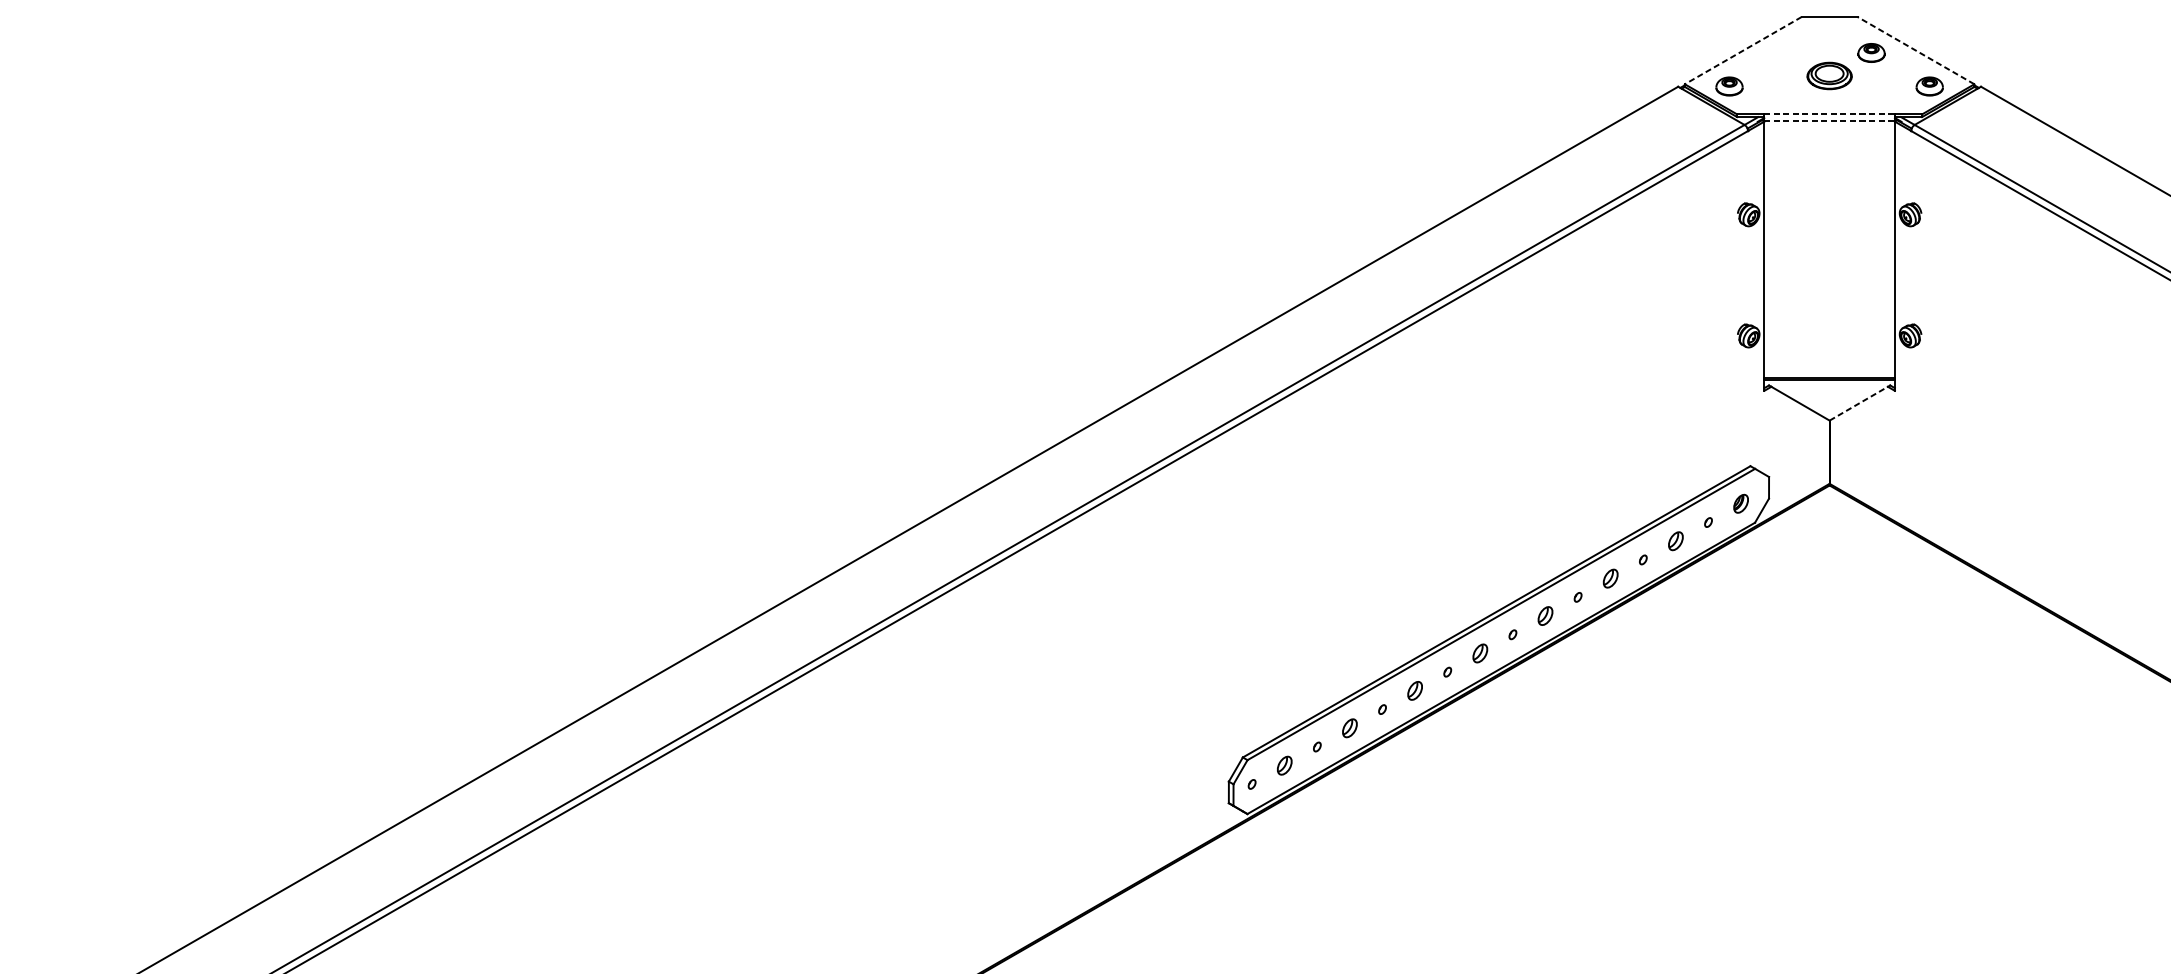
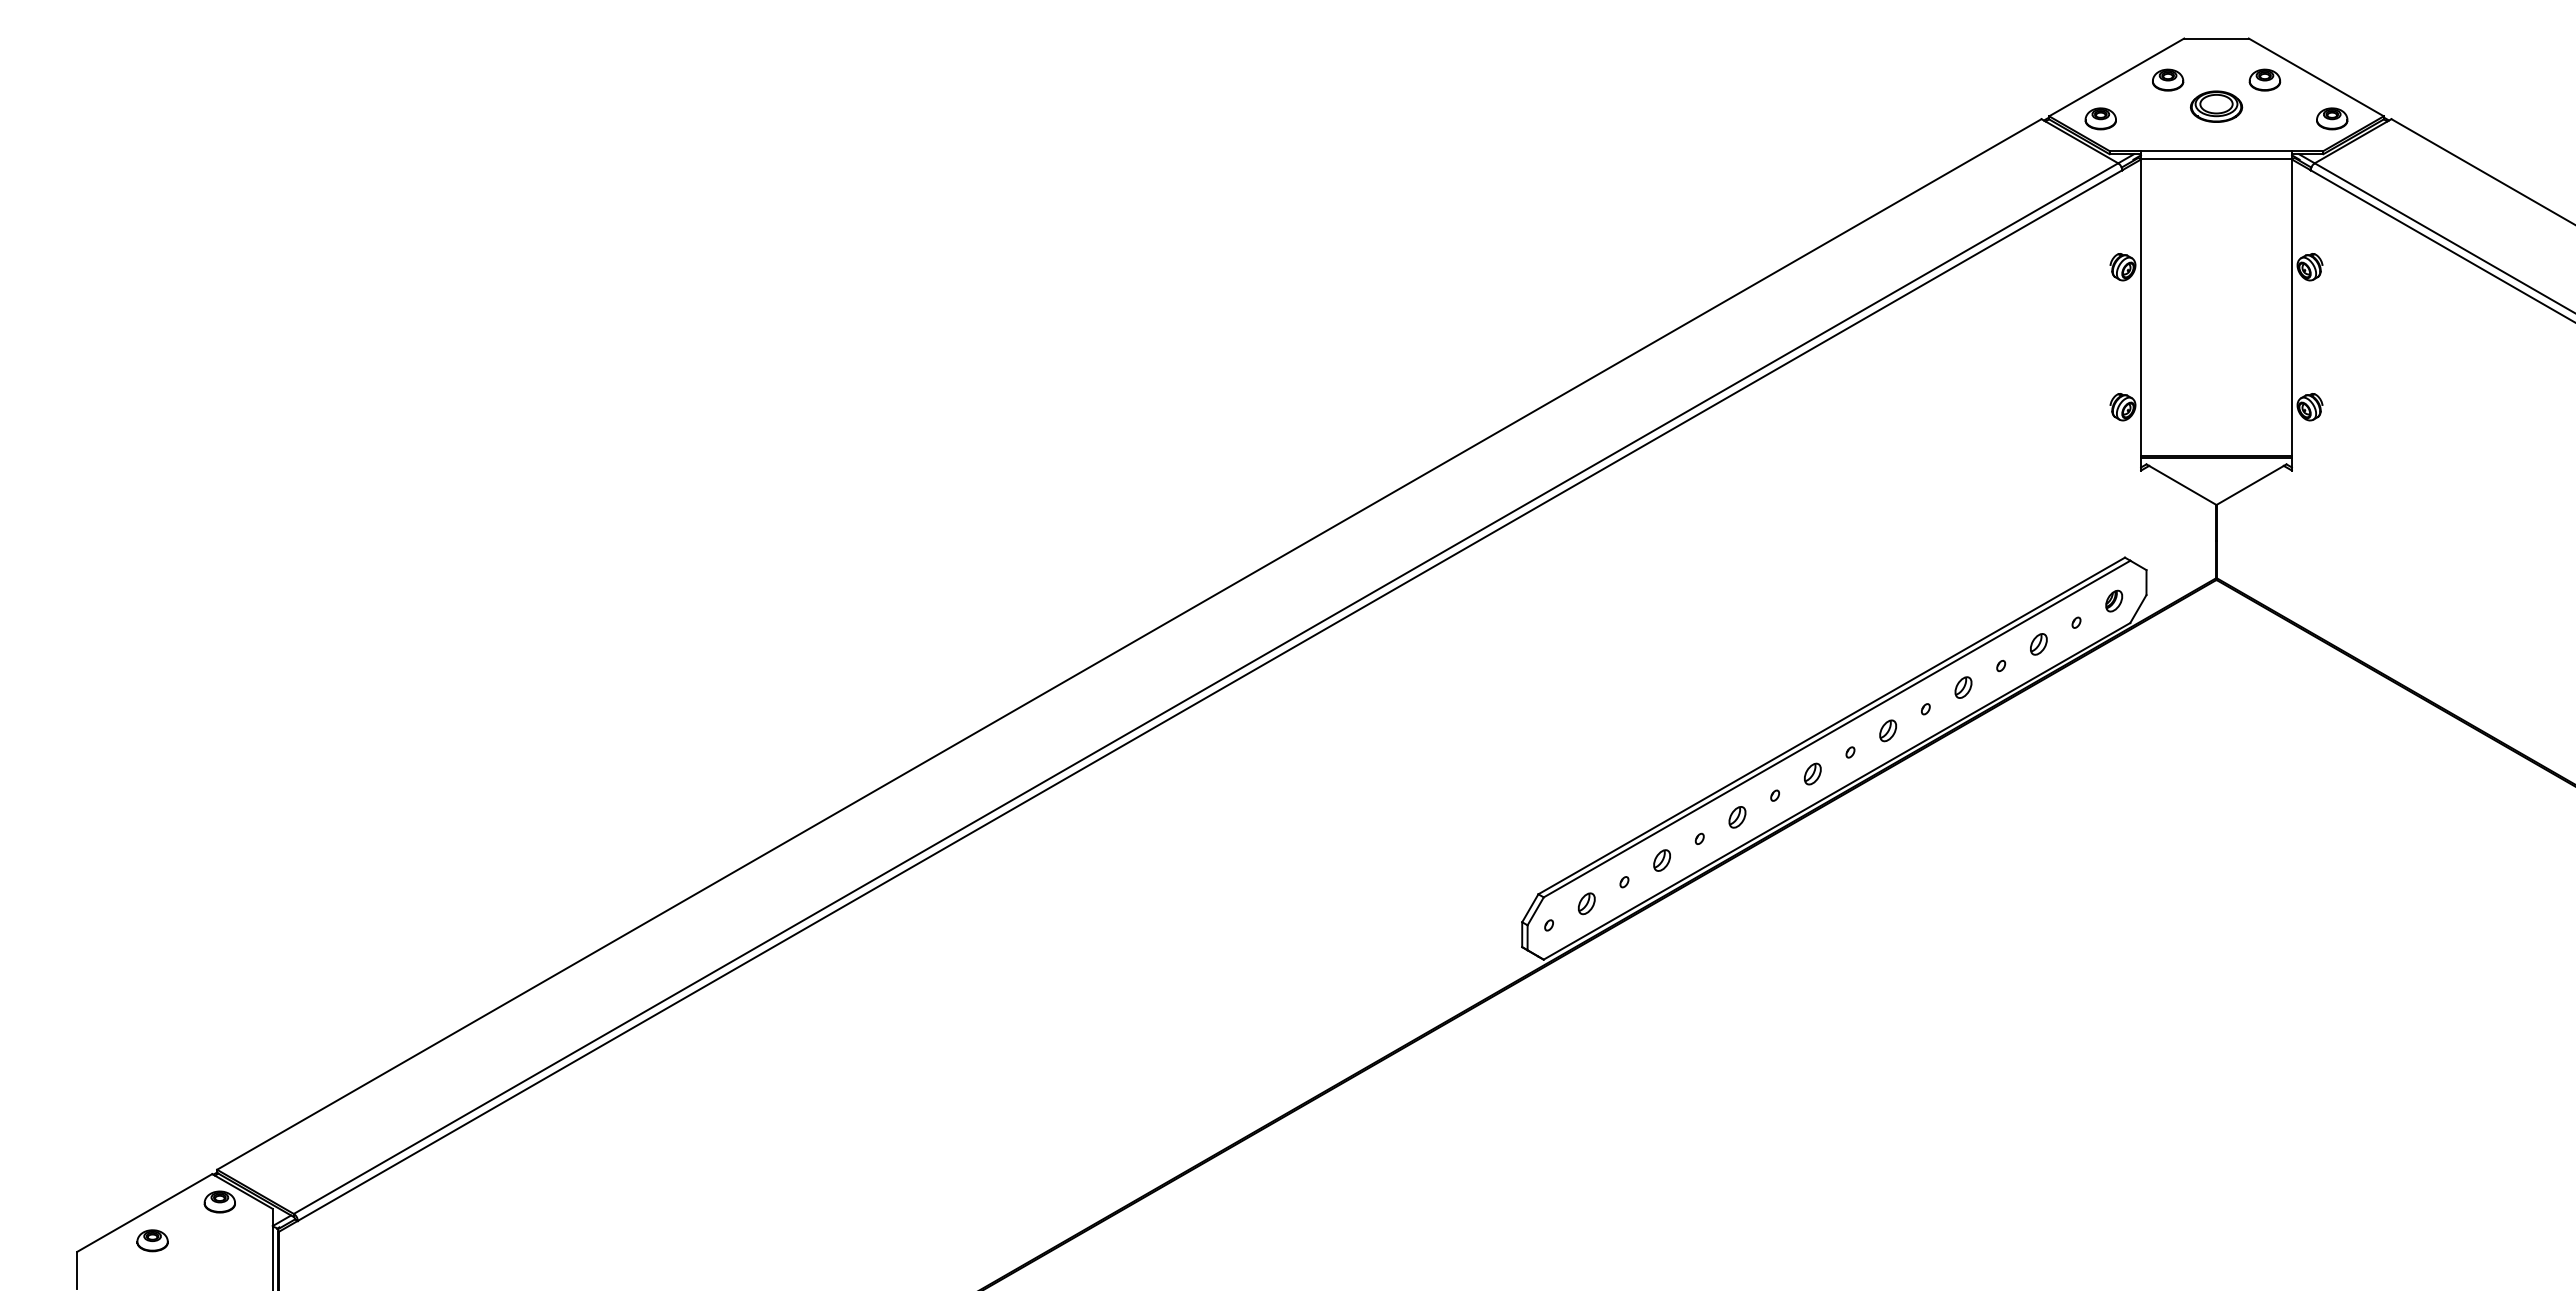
line: (1743, 50) -> (2116, 77), dashed -> solid
line: (1916, 50) -> (2316, 77), dashed -> solid
part: (1788, 52) -> (2168, 79), added
line: (1829, 114) -> (2216, 151), dashed -> solid
line: (1829, 121) -> (2216, 159), dashed -> solid
line: (1859, 403) -> (2250, 485), dashed -> solid

